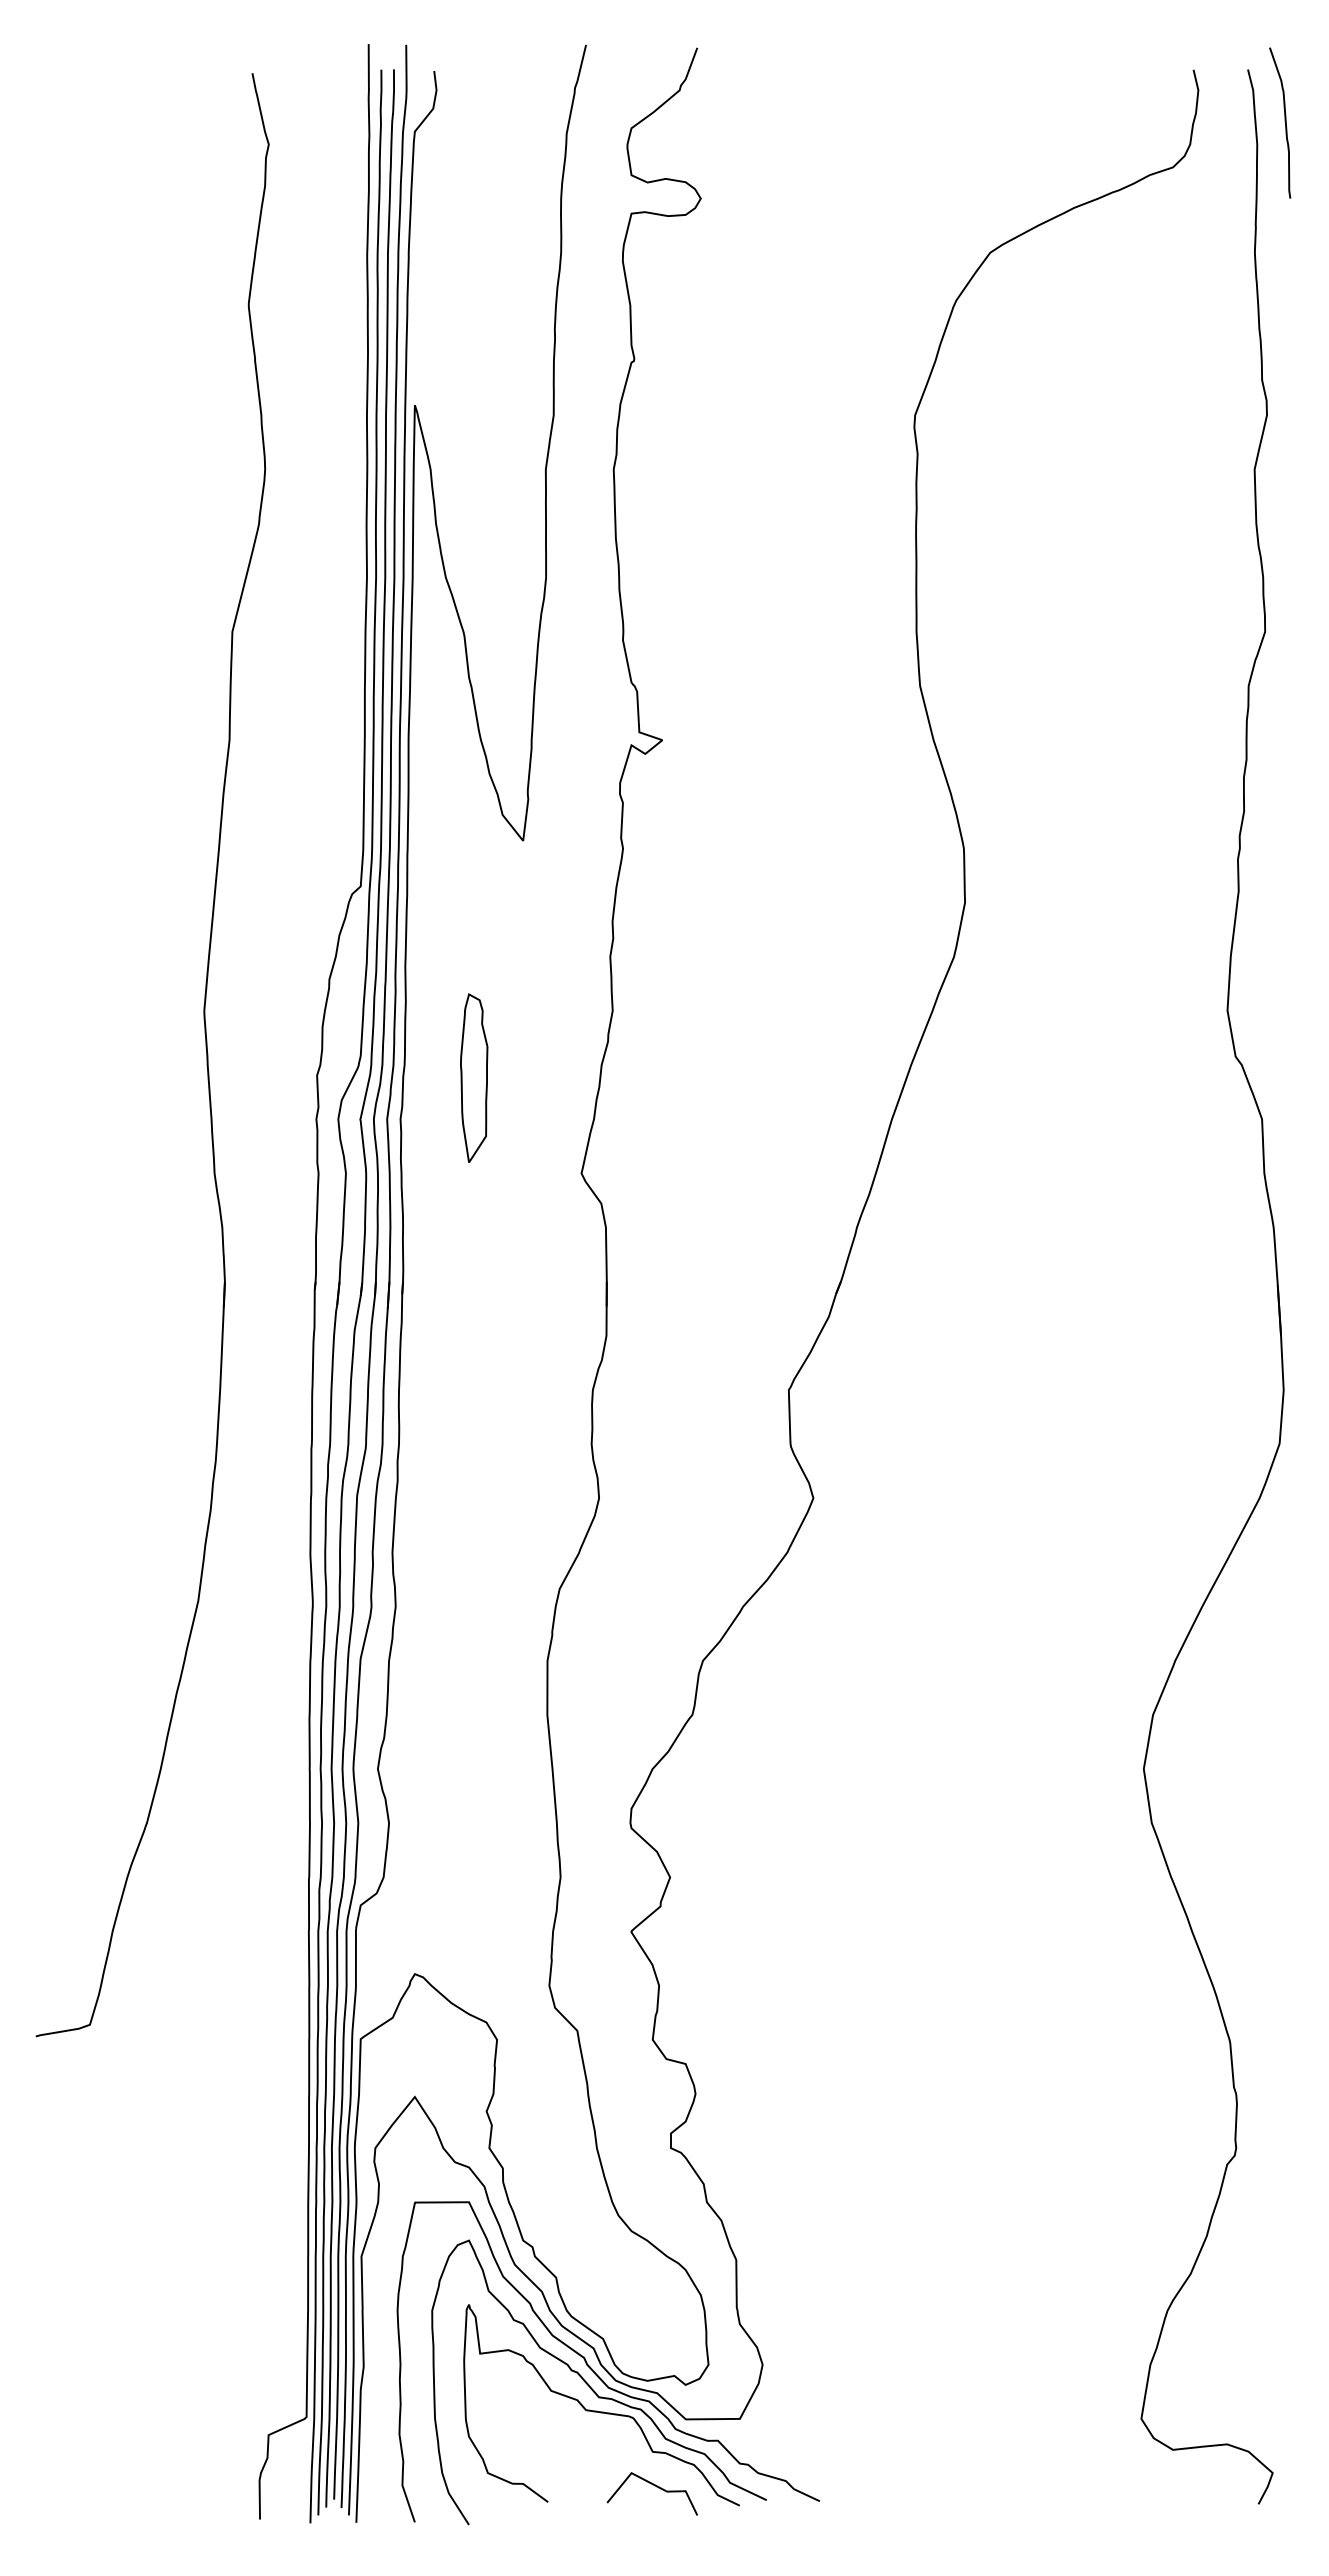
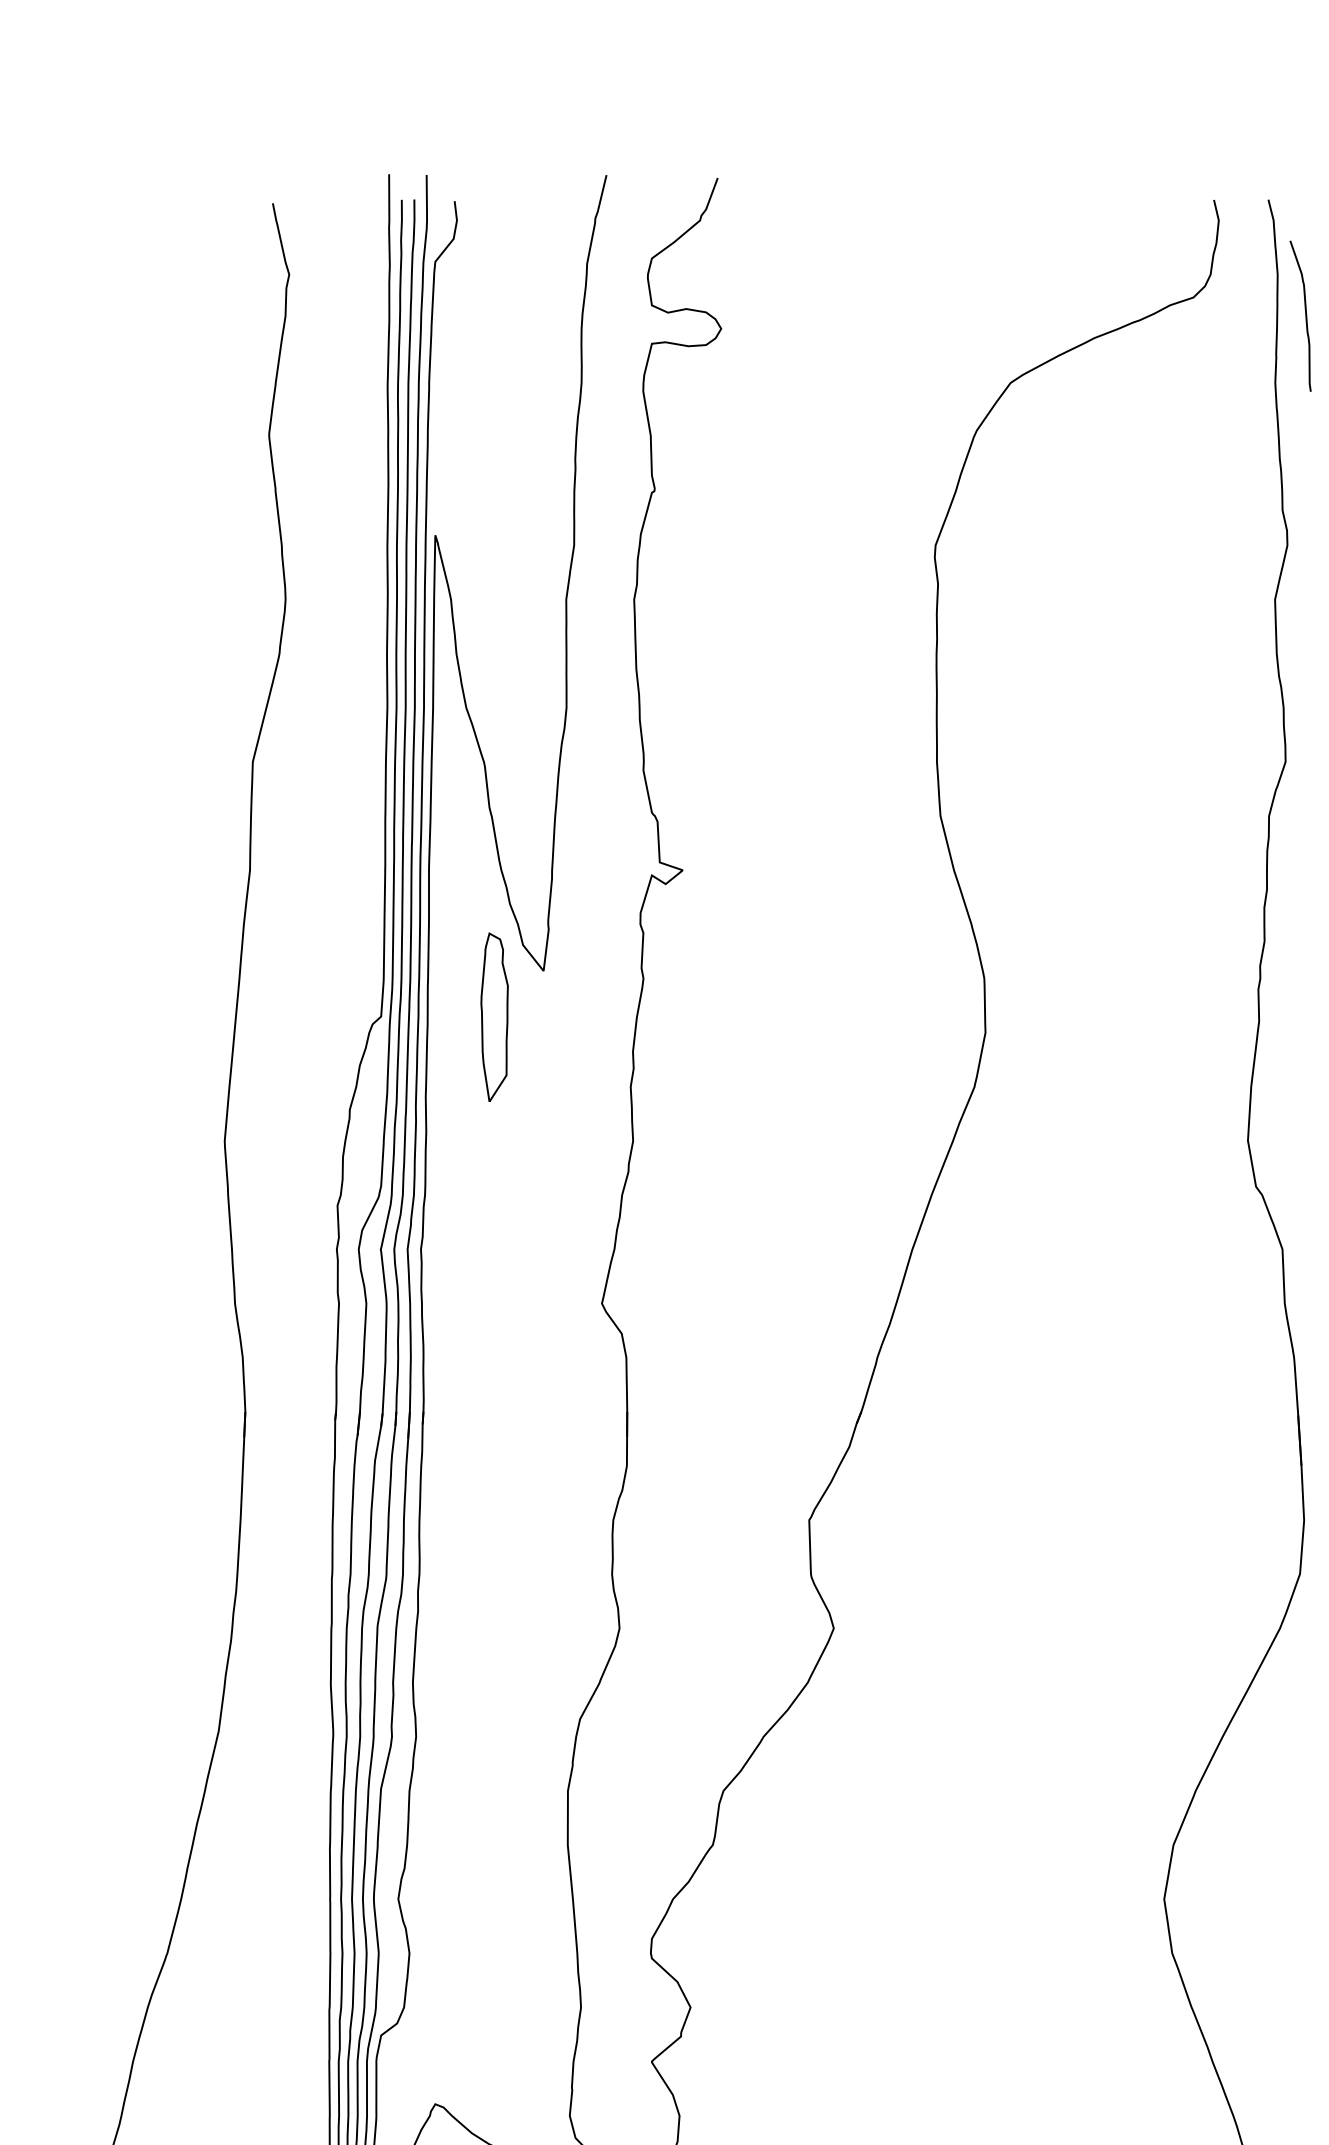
curve: (1284, 122) -> (1304, 315), moved
part: (474, 1077) -> (494, 1016), moved

